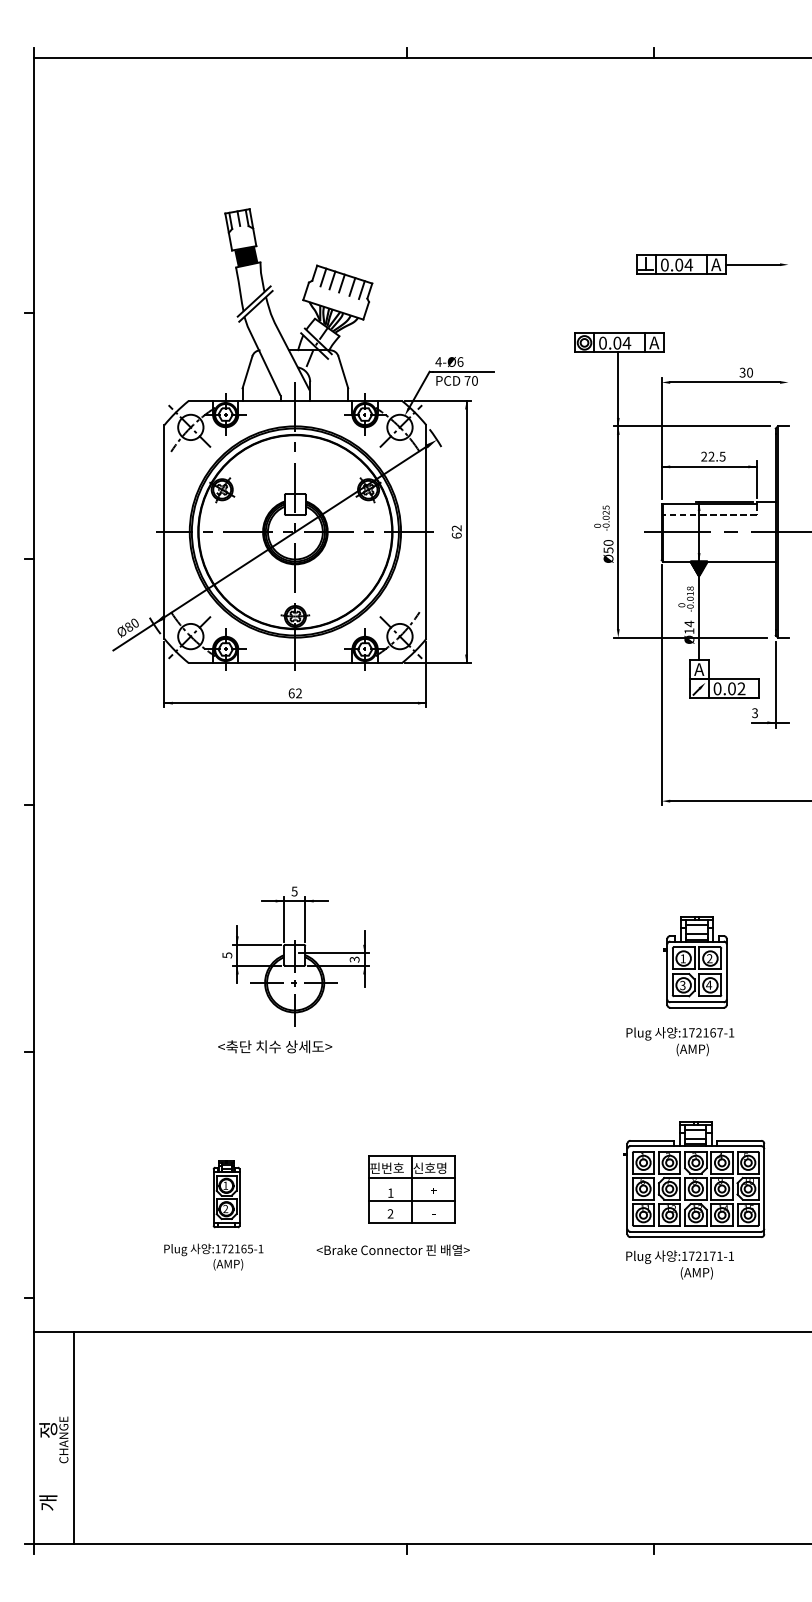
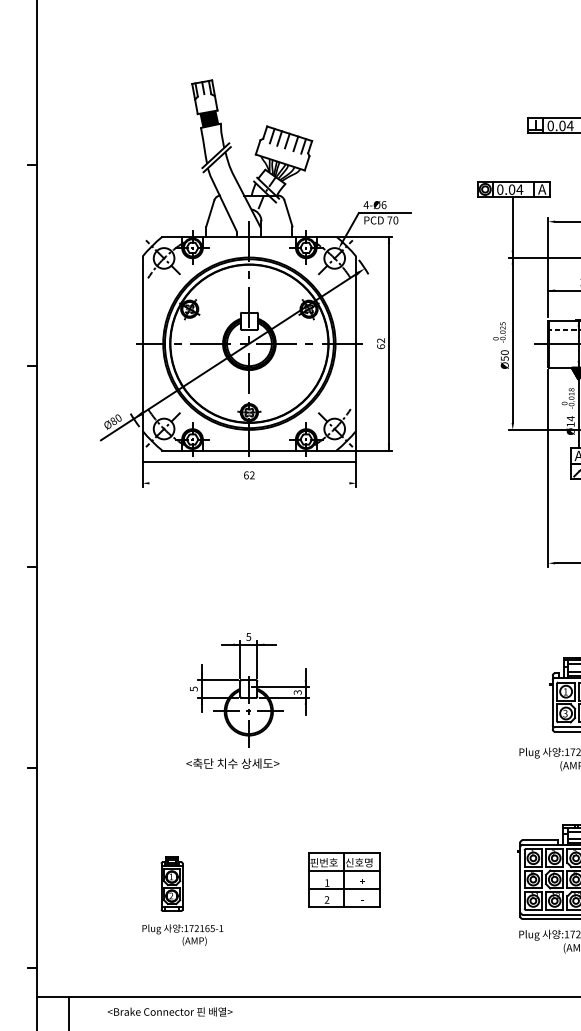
line: (295, 703) -> (249, 462), moved
part: (226, 1194) -> (171, 884), moved
text: (392, 1249) -> (169, 1011), moved

